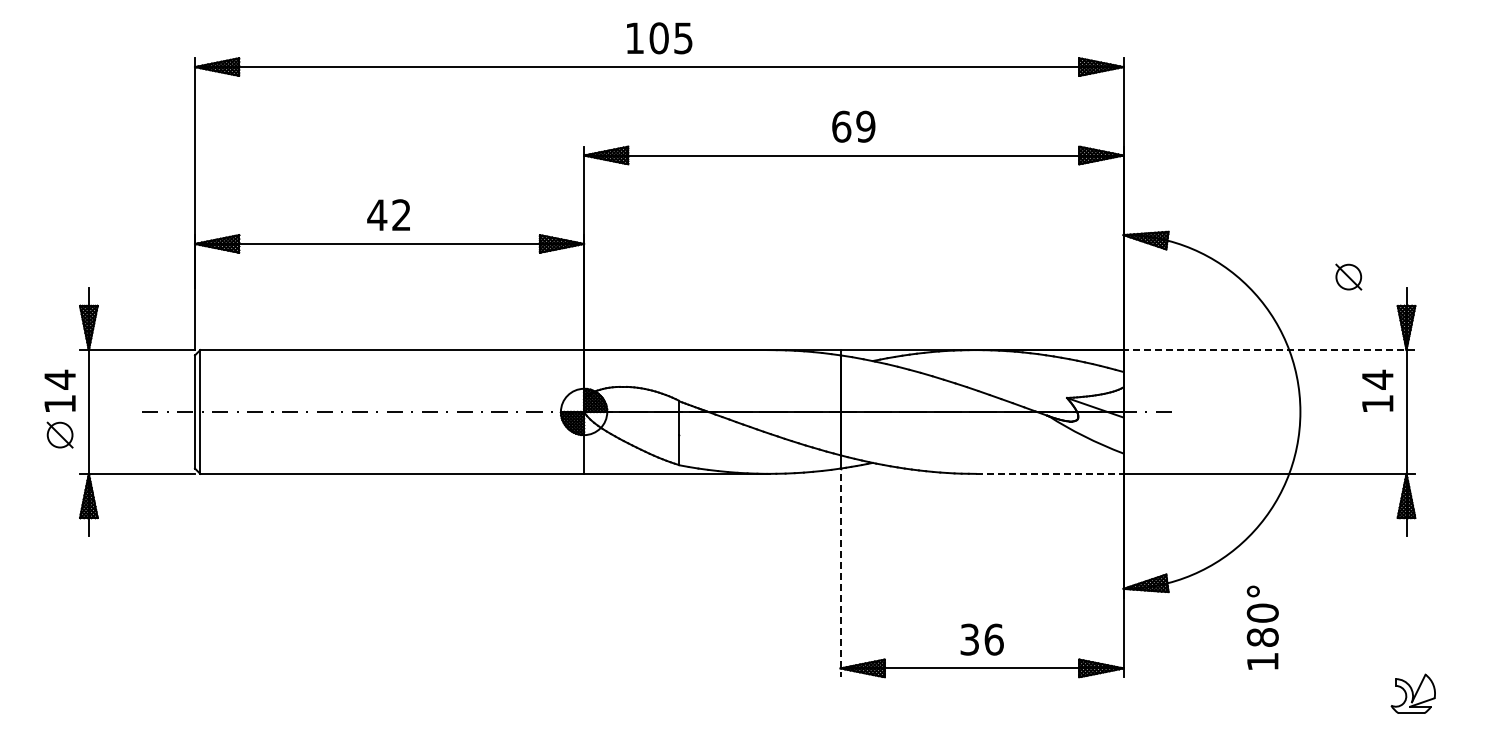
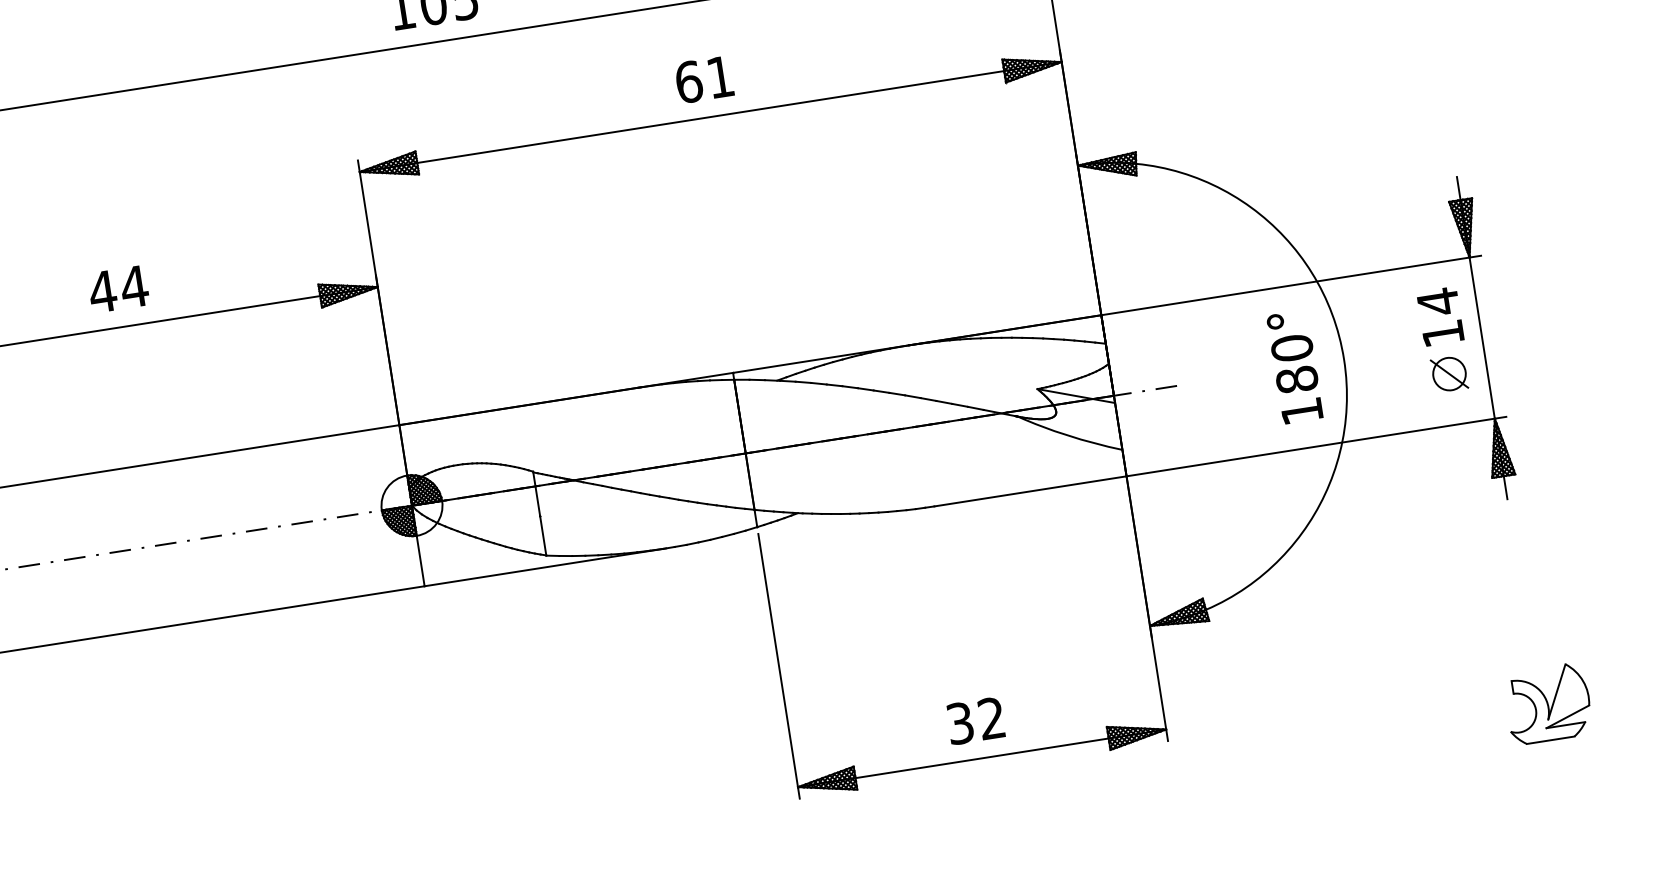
text: (865, 126) -> (719, 76), 69 -> 61
text: (401, 214) -> (134, 285), 42 -> 44
part: (1348, 276) -> (1448, 373), moved
line: (1269, 350) -> (1291, 286), dashed -> solid
line: (1049, 473) -> (1030, 490), dashed -> solid
line: (840, 575) -> (778, 666), dashed -> solid
text: (1262, 627) -> (1294, 366), moved
text: (993, 639) -> (991, 718), 36 -> 32
part: (1413, 693) -> (1548, 703), size x1.43

